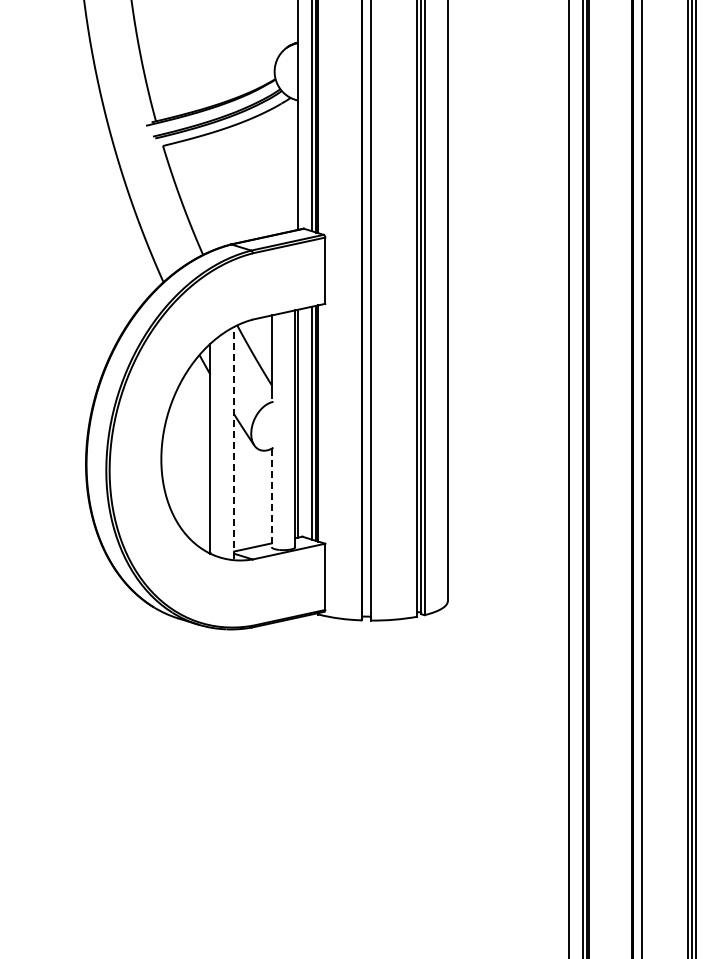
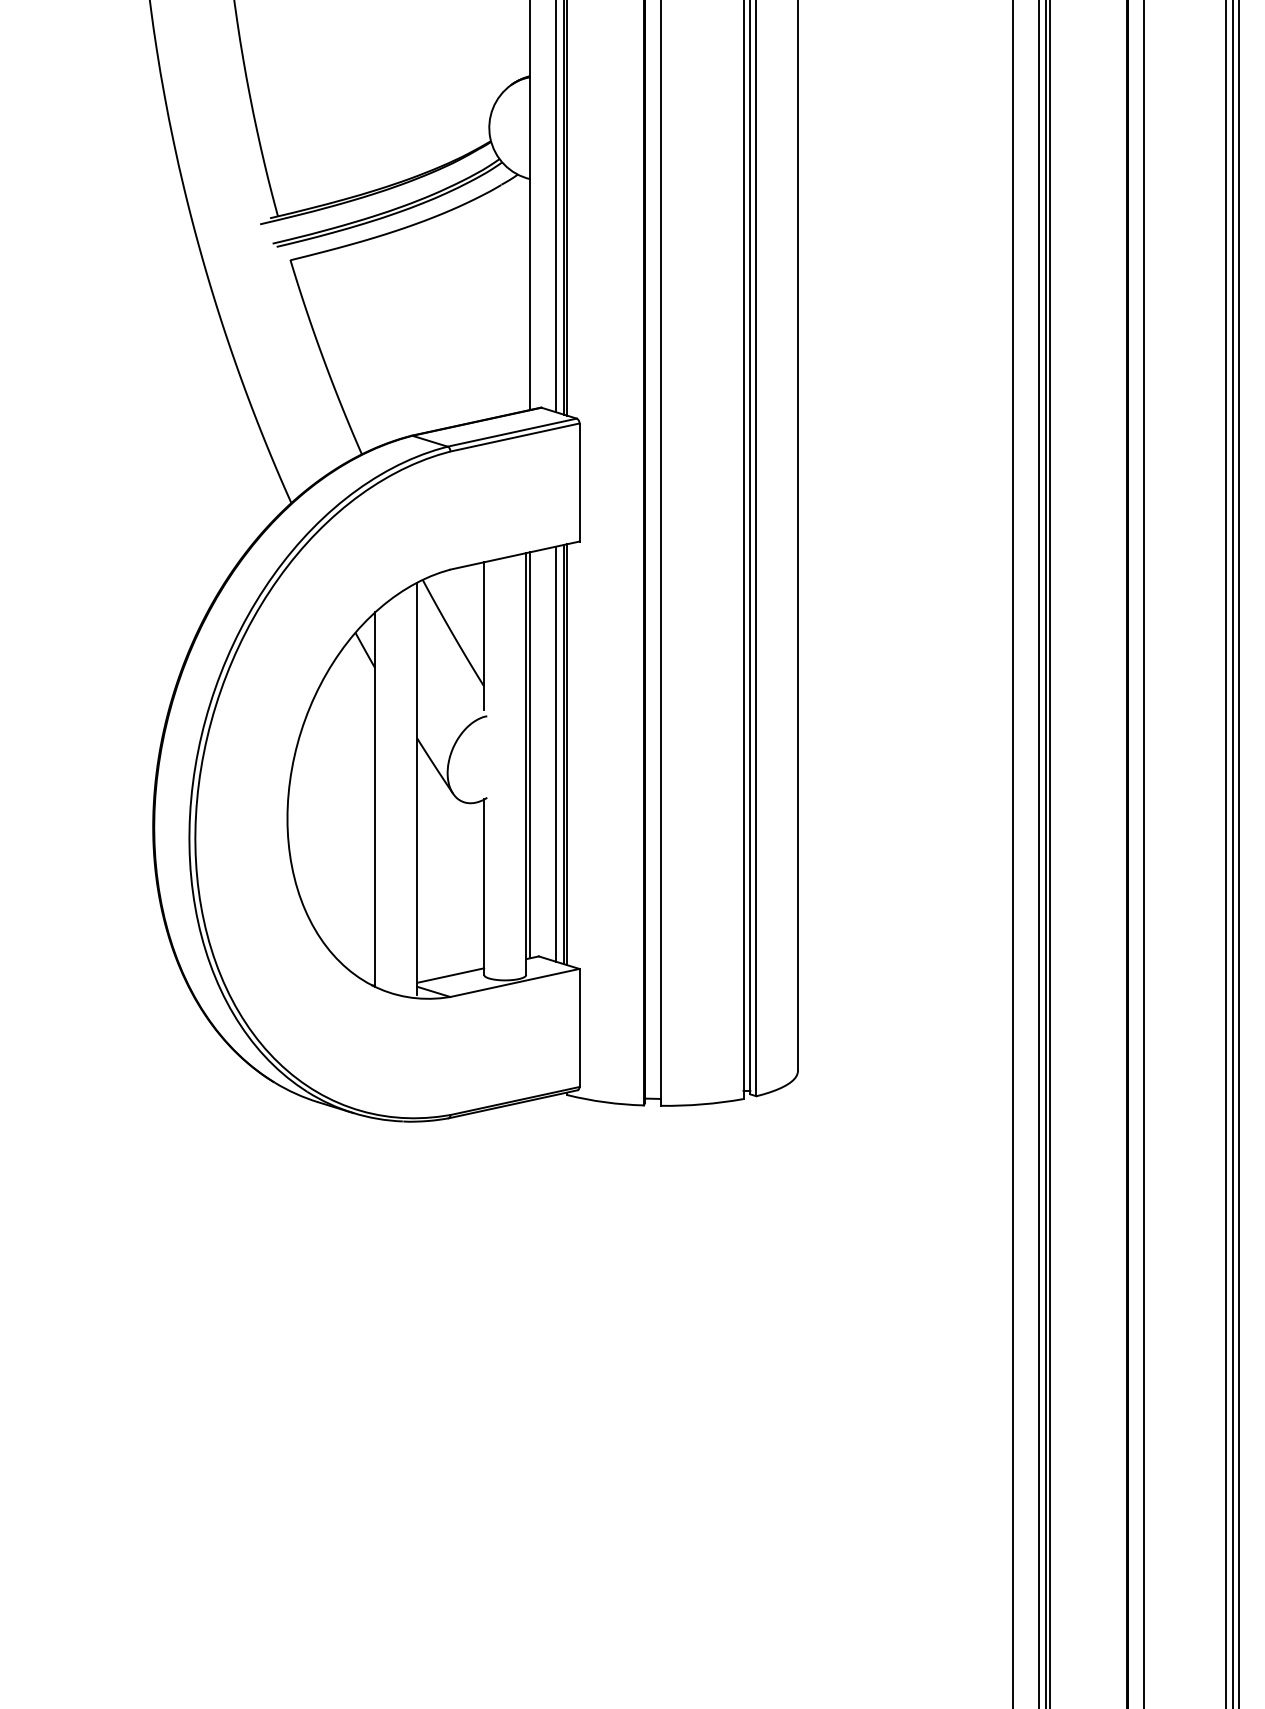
line: (234, 442) -> (417, 788), dashed -> solid
line: (271, 498) -> (483, 888), dashed -> solid

